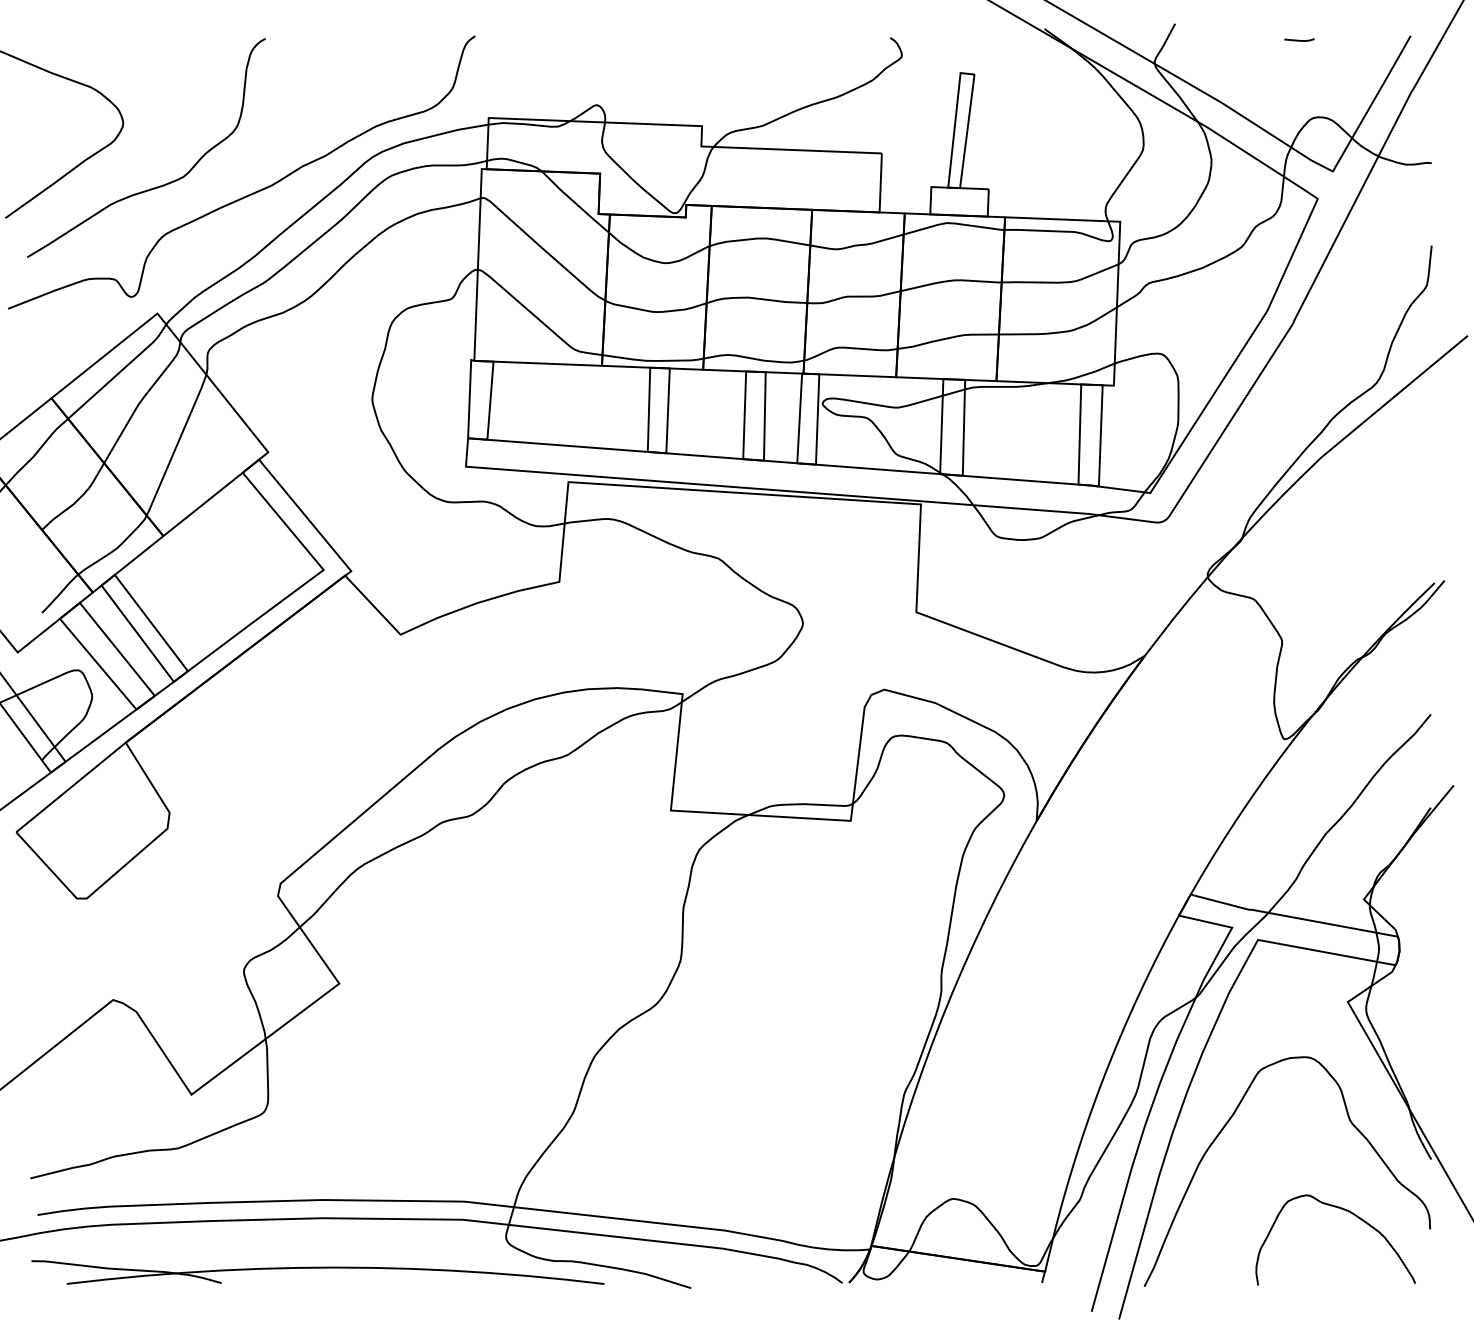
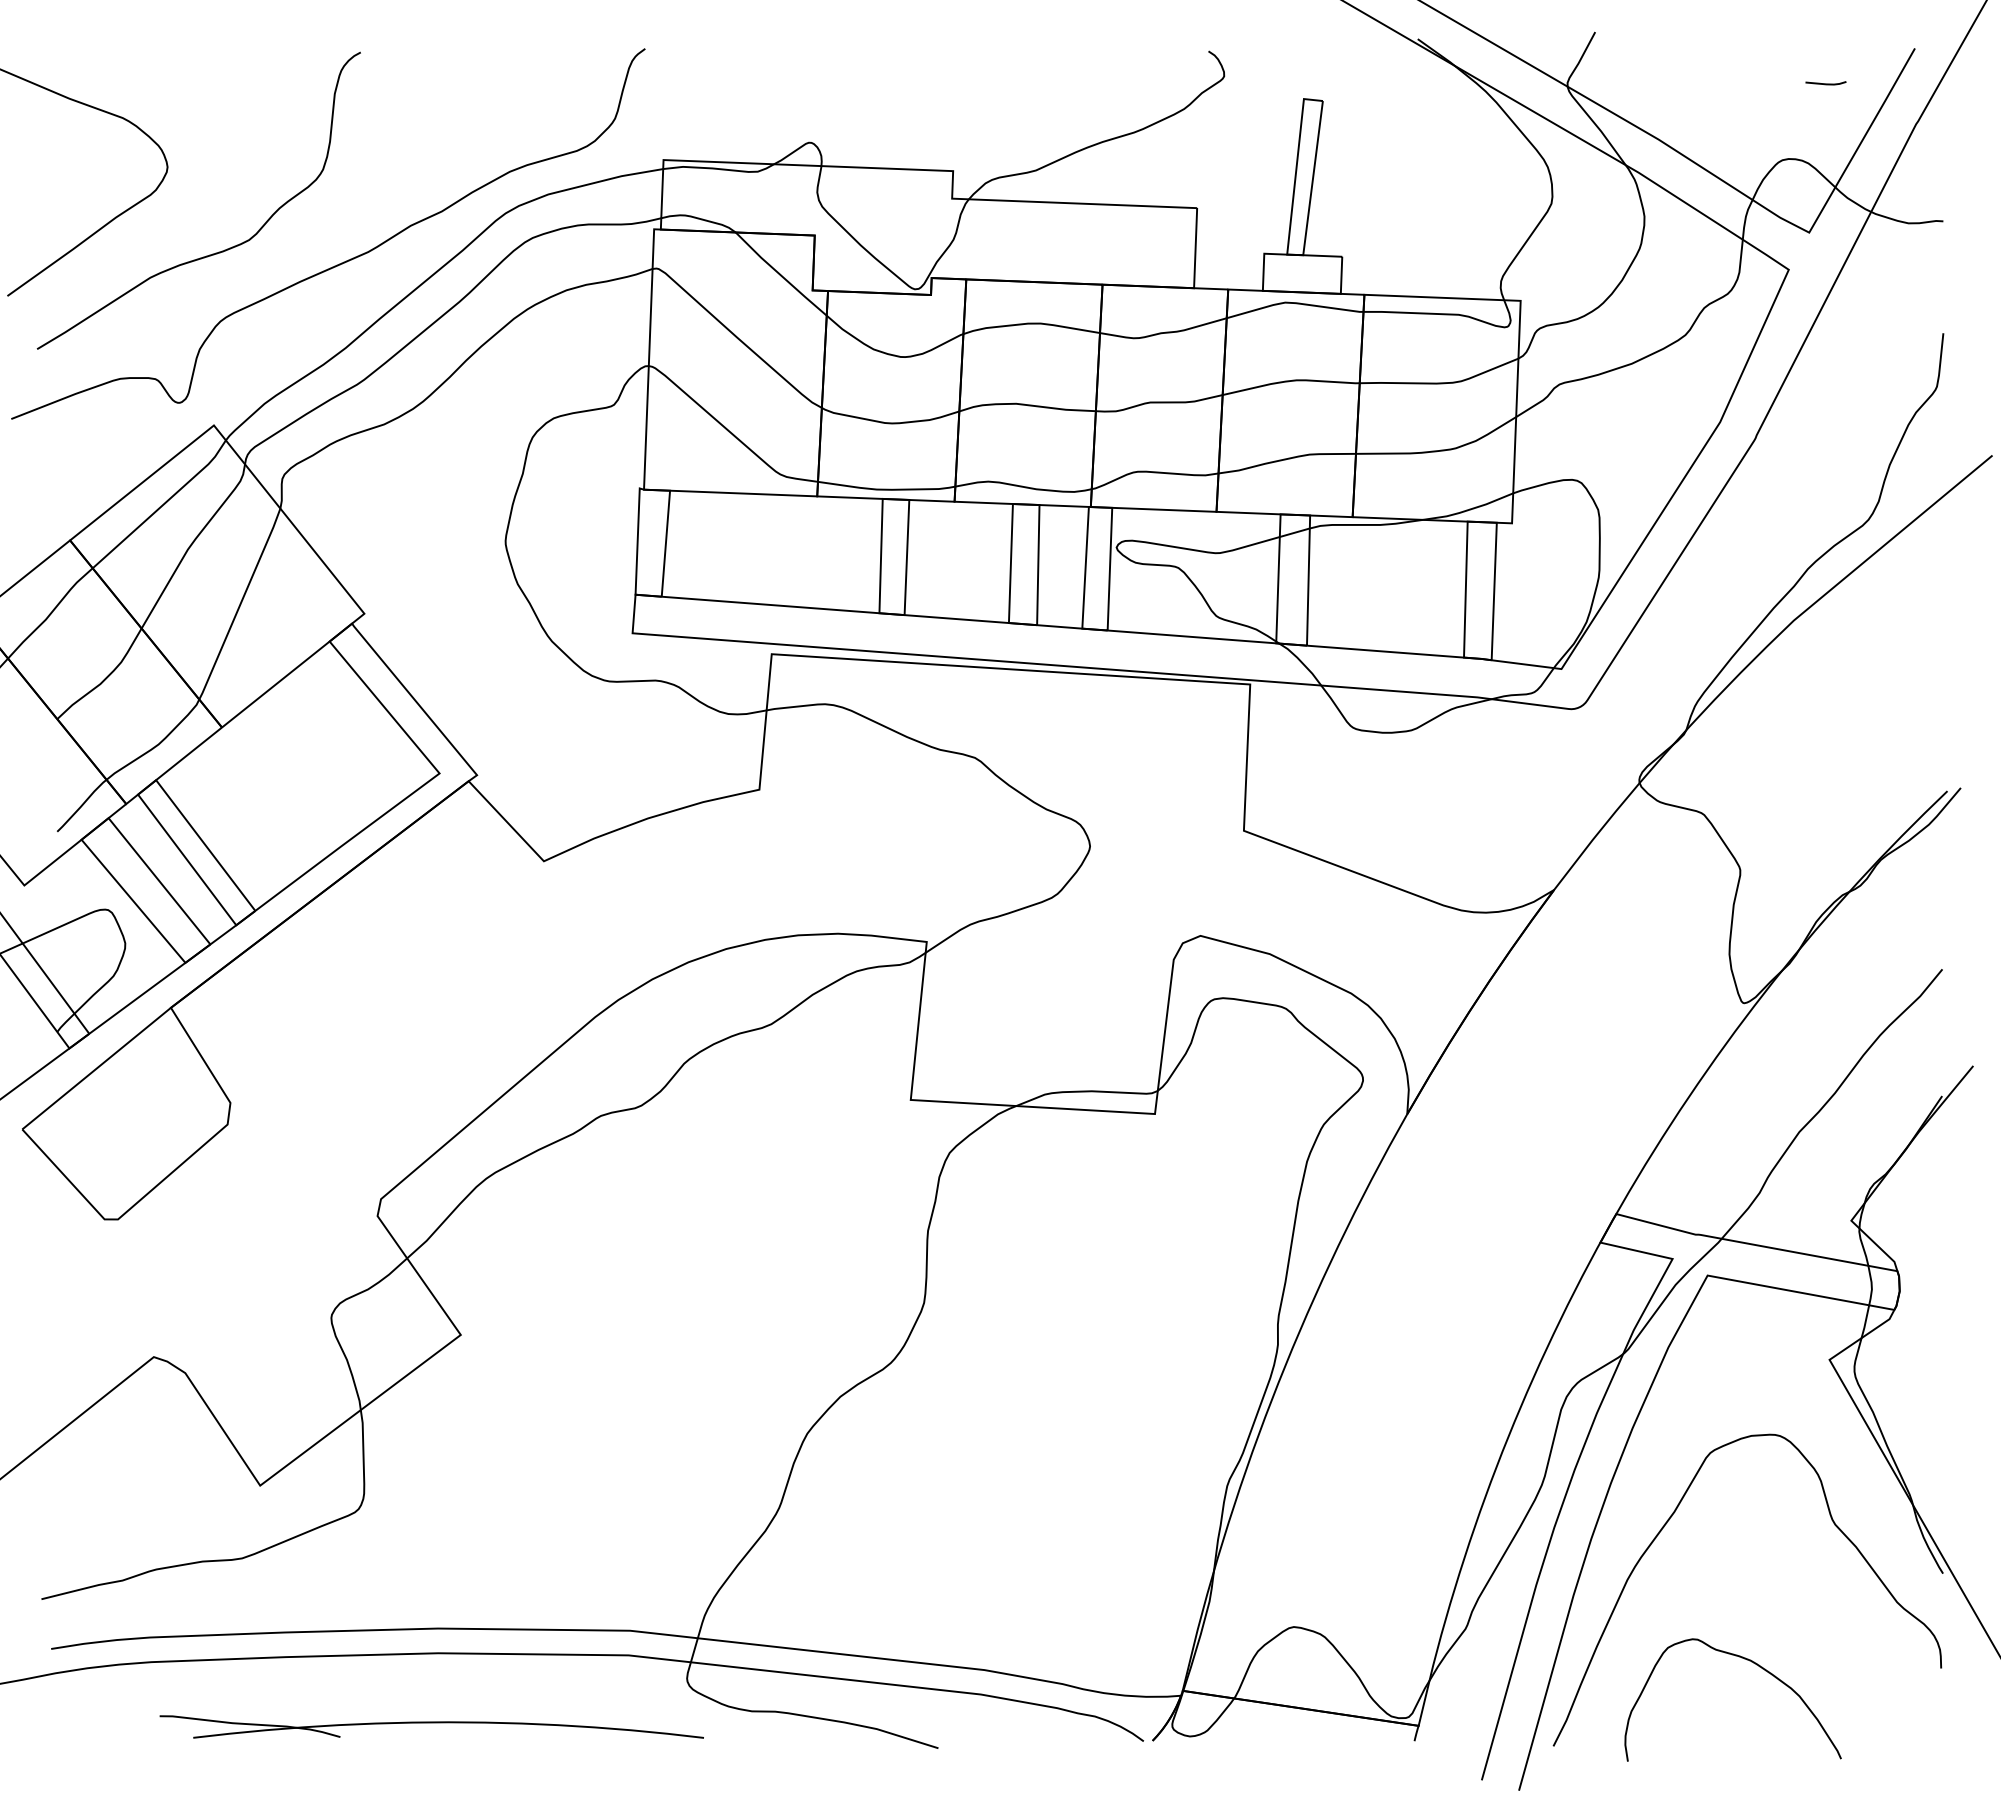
line: (1299, 40) -> (1825, 83), moved
curve: (1349, 1212) -> (1751, 1662), moved
part: (317, 1272) -> (431, 1726), size x0.7

